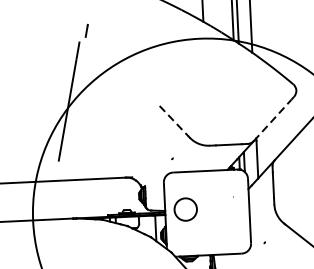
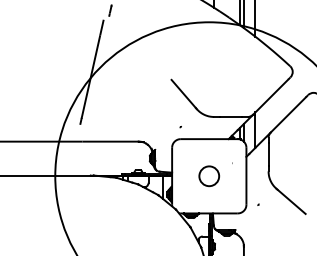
line: (272, 120) -> (270, 97), dashed -> solid
line: (173, 121) -> (183, 94), dashed -> solid
circle: (186, 209) -> (209, 176), moved

